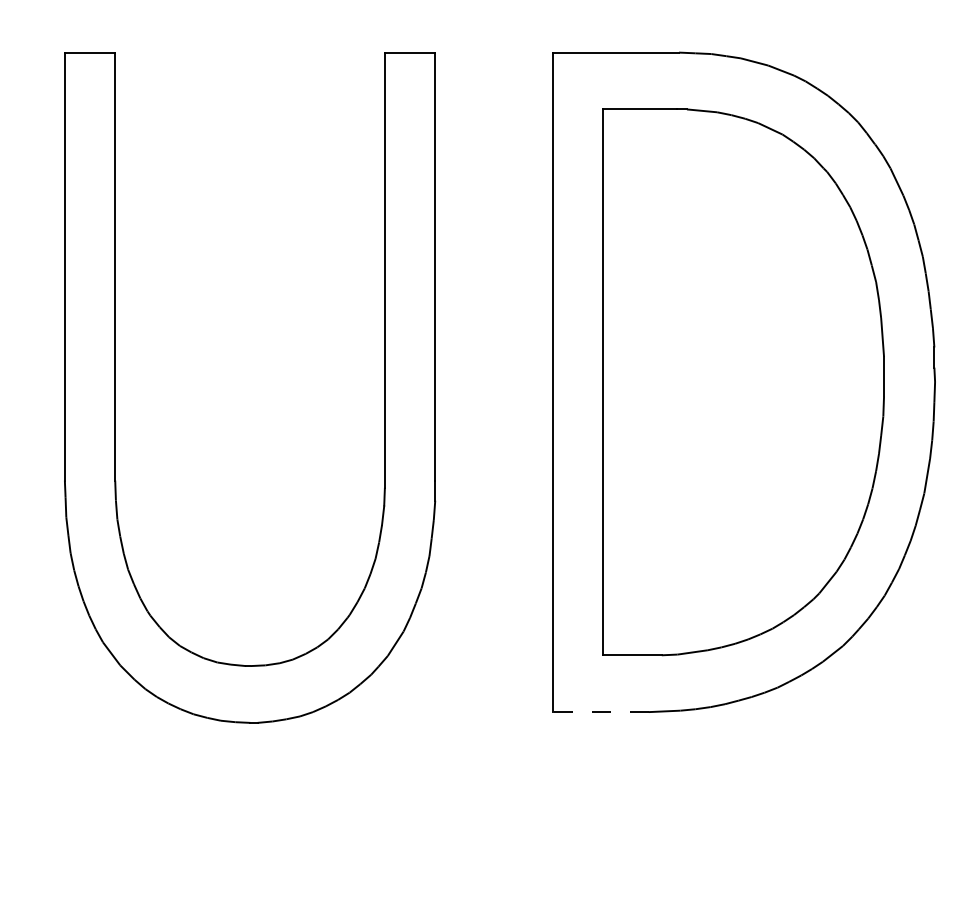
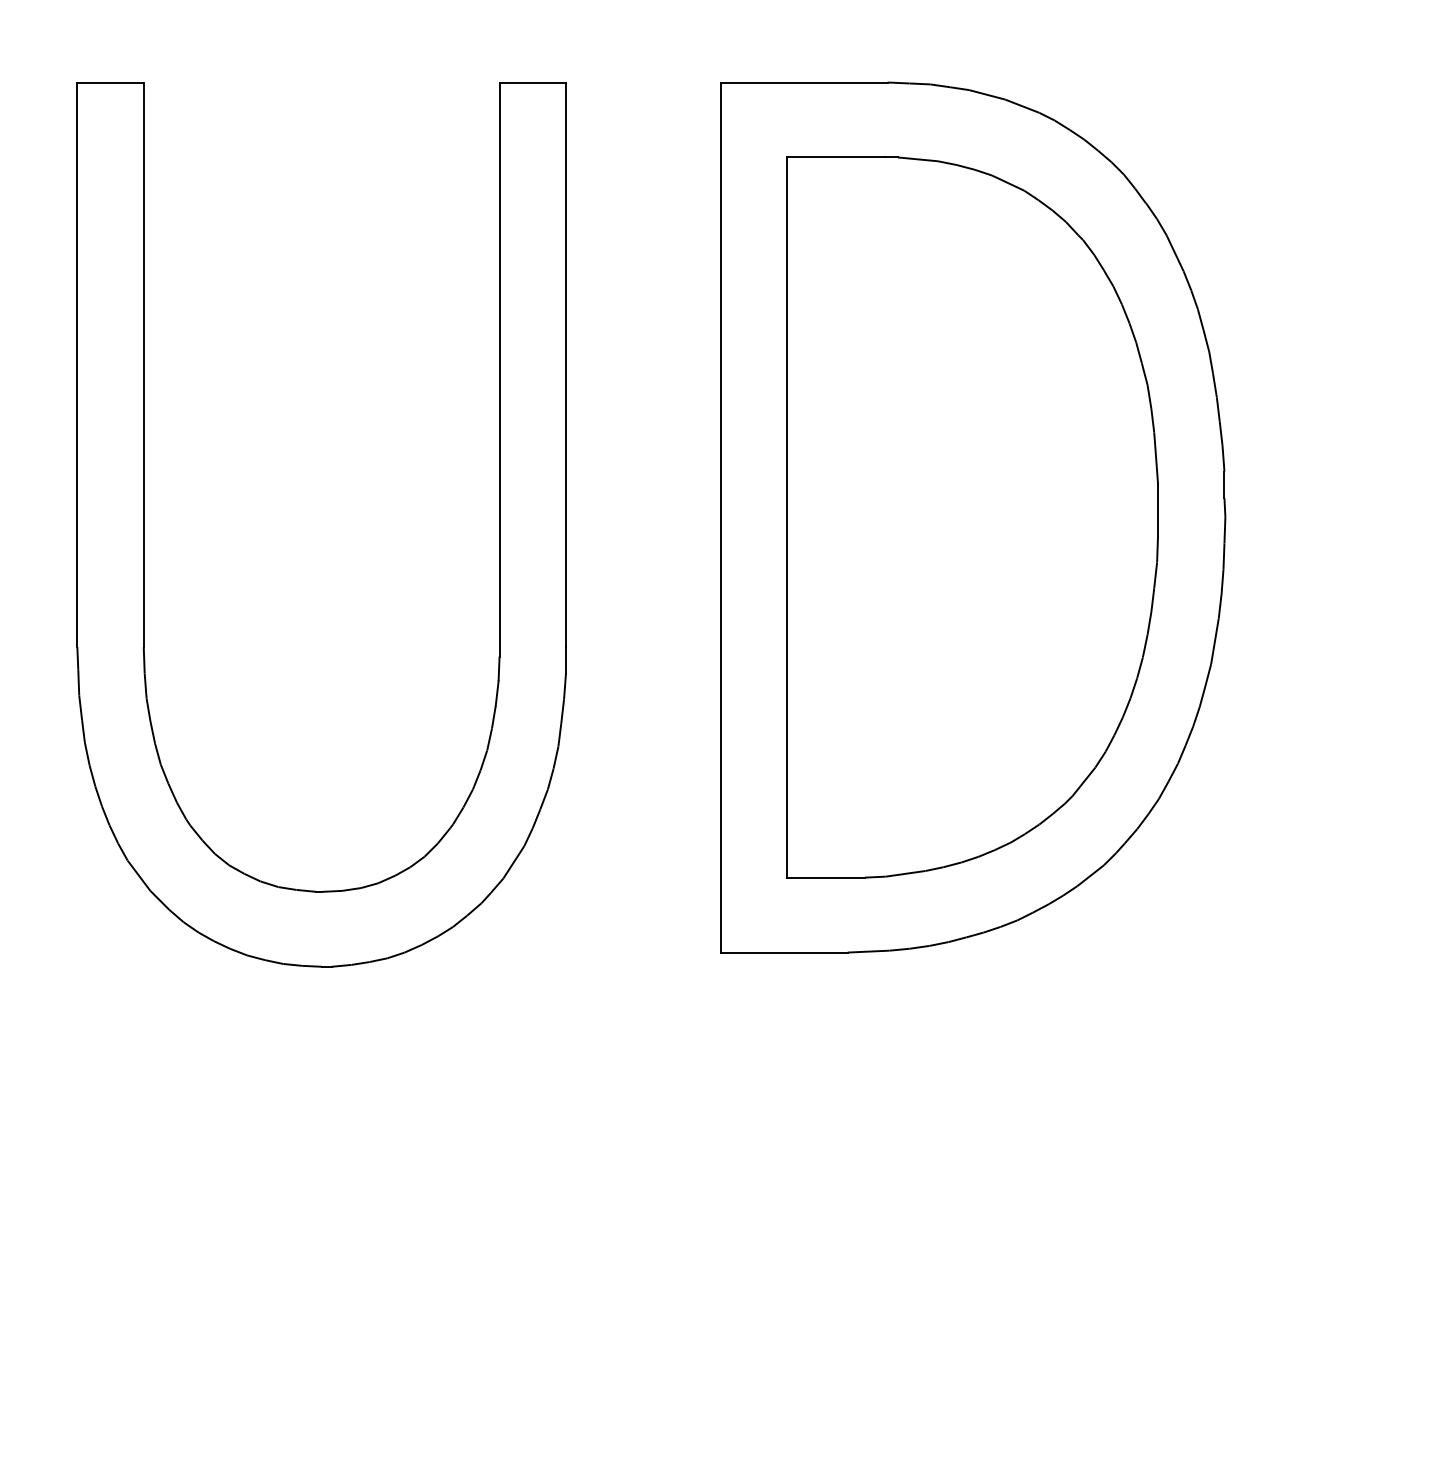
line: (600, 712) -> (784, 952), dashed -> solid

